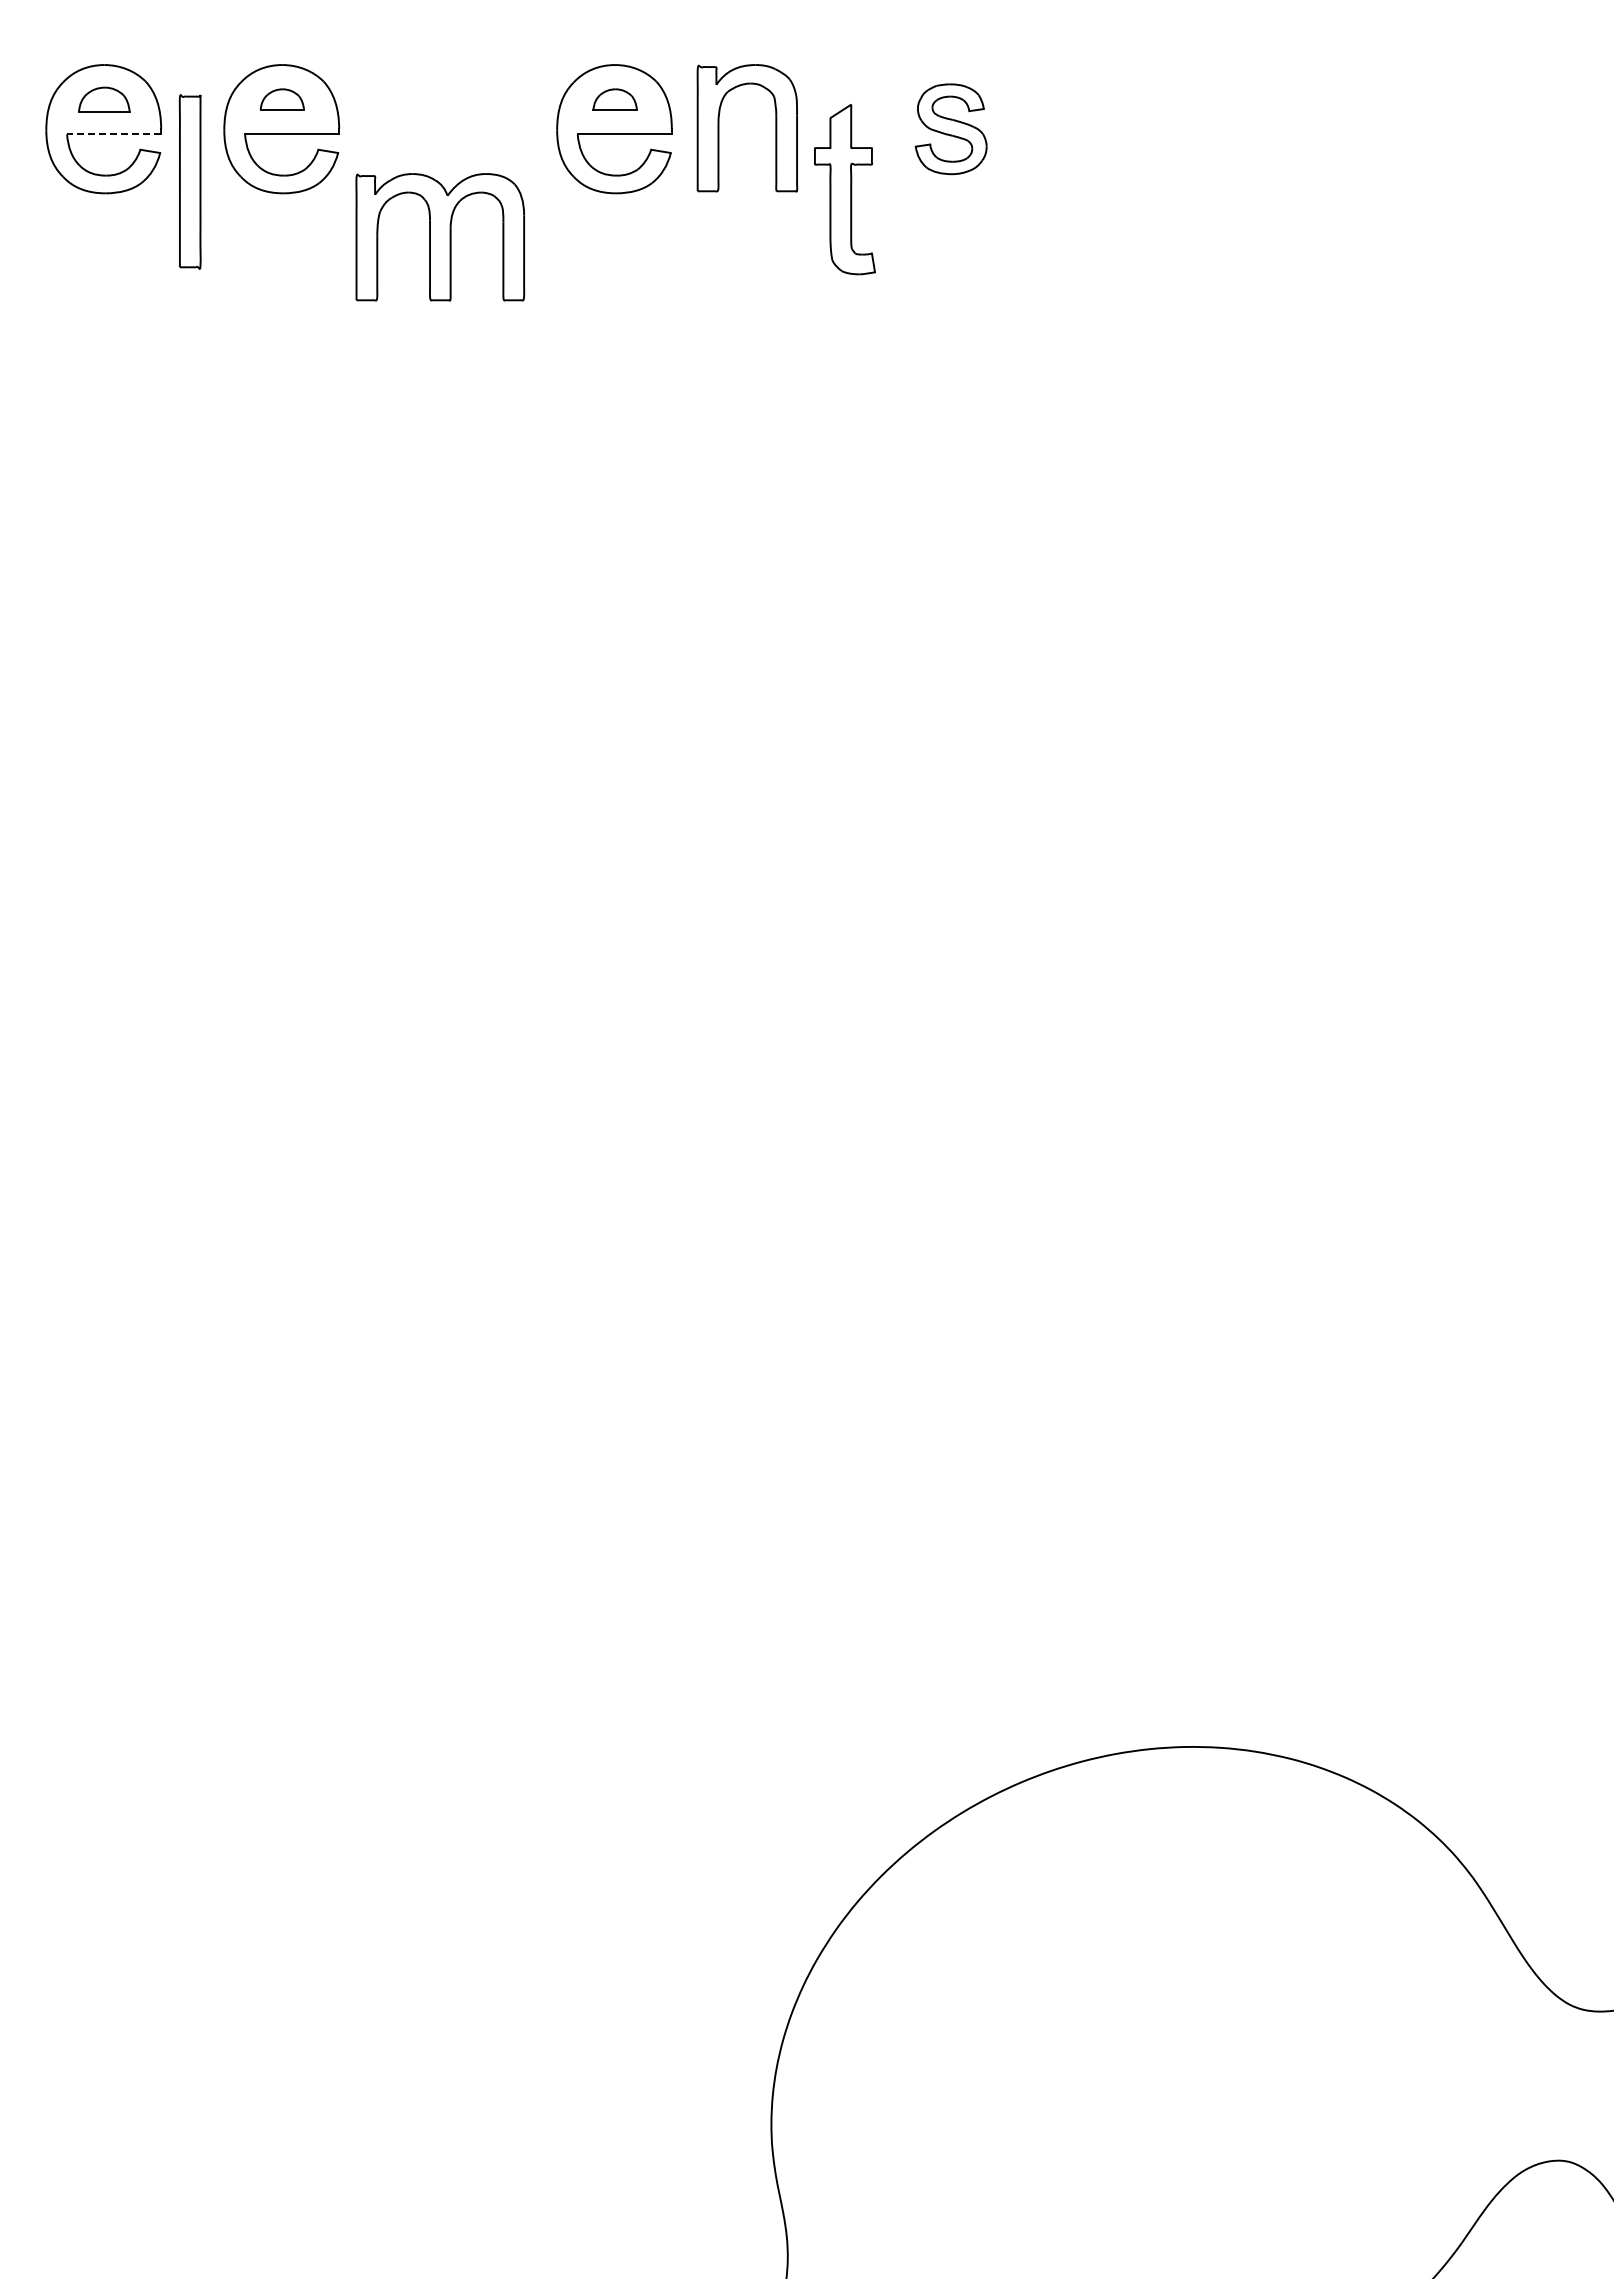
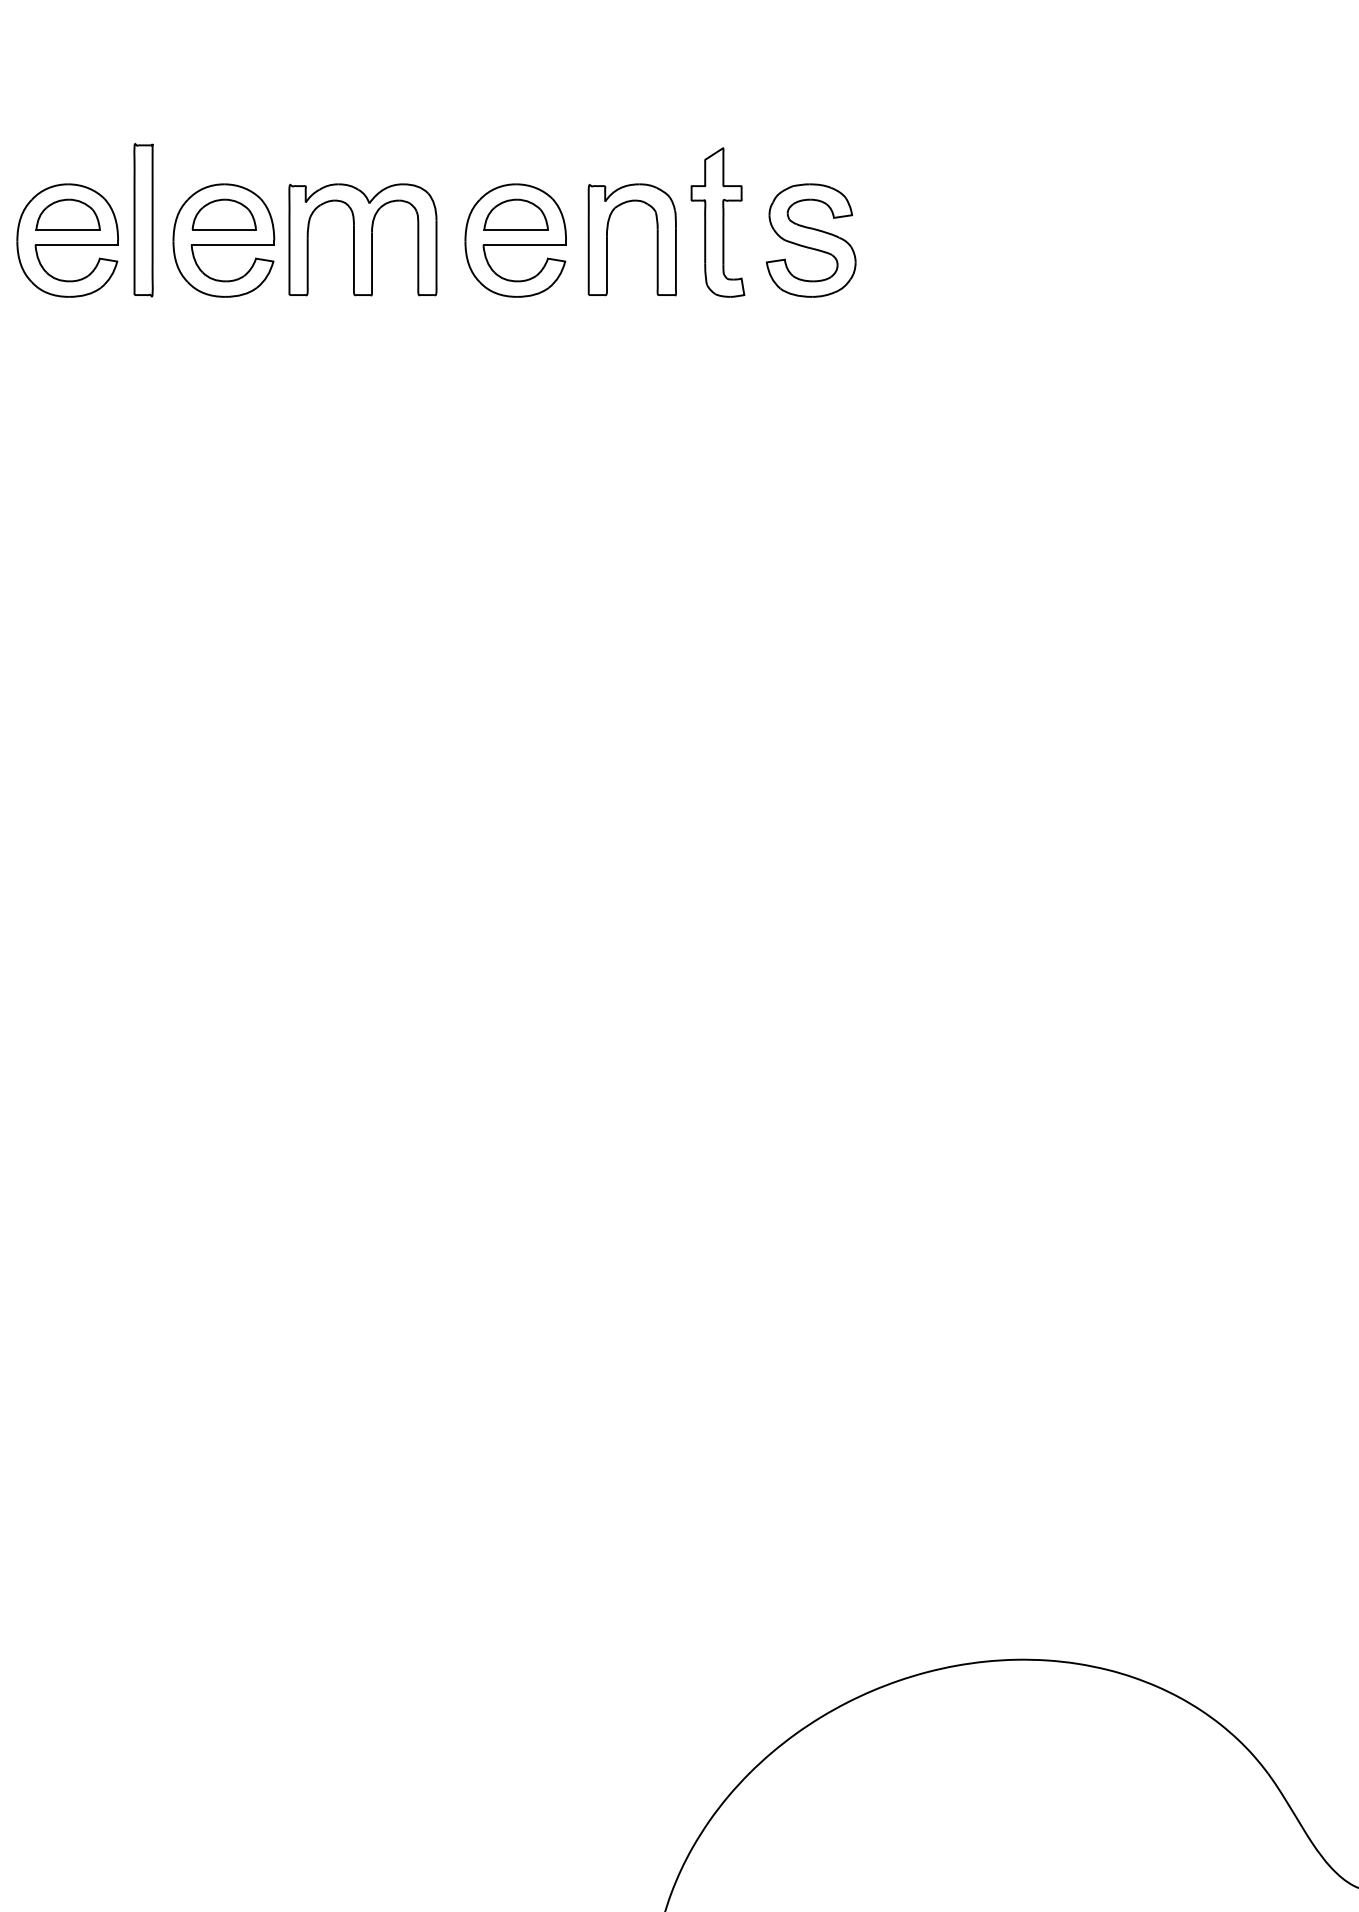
part: (104, 99) -> (68, 214), size x1.43
part: (282, 99) -> (224, 214), size x1.67
part: (615, 99) -> (516, 214), size x1.67
part: (950, 129) -> (810, 240), size x1.43
line: (113, 134) -> (76, 245), dashed -> solid
part: (189, 181) -> (142, 219), moved
part: (844, 189) -> (717, 222), moved
part: (440, 237) -> (363, 240), moved

